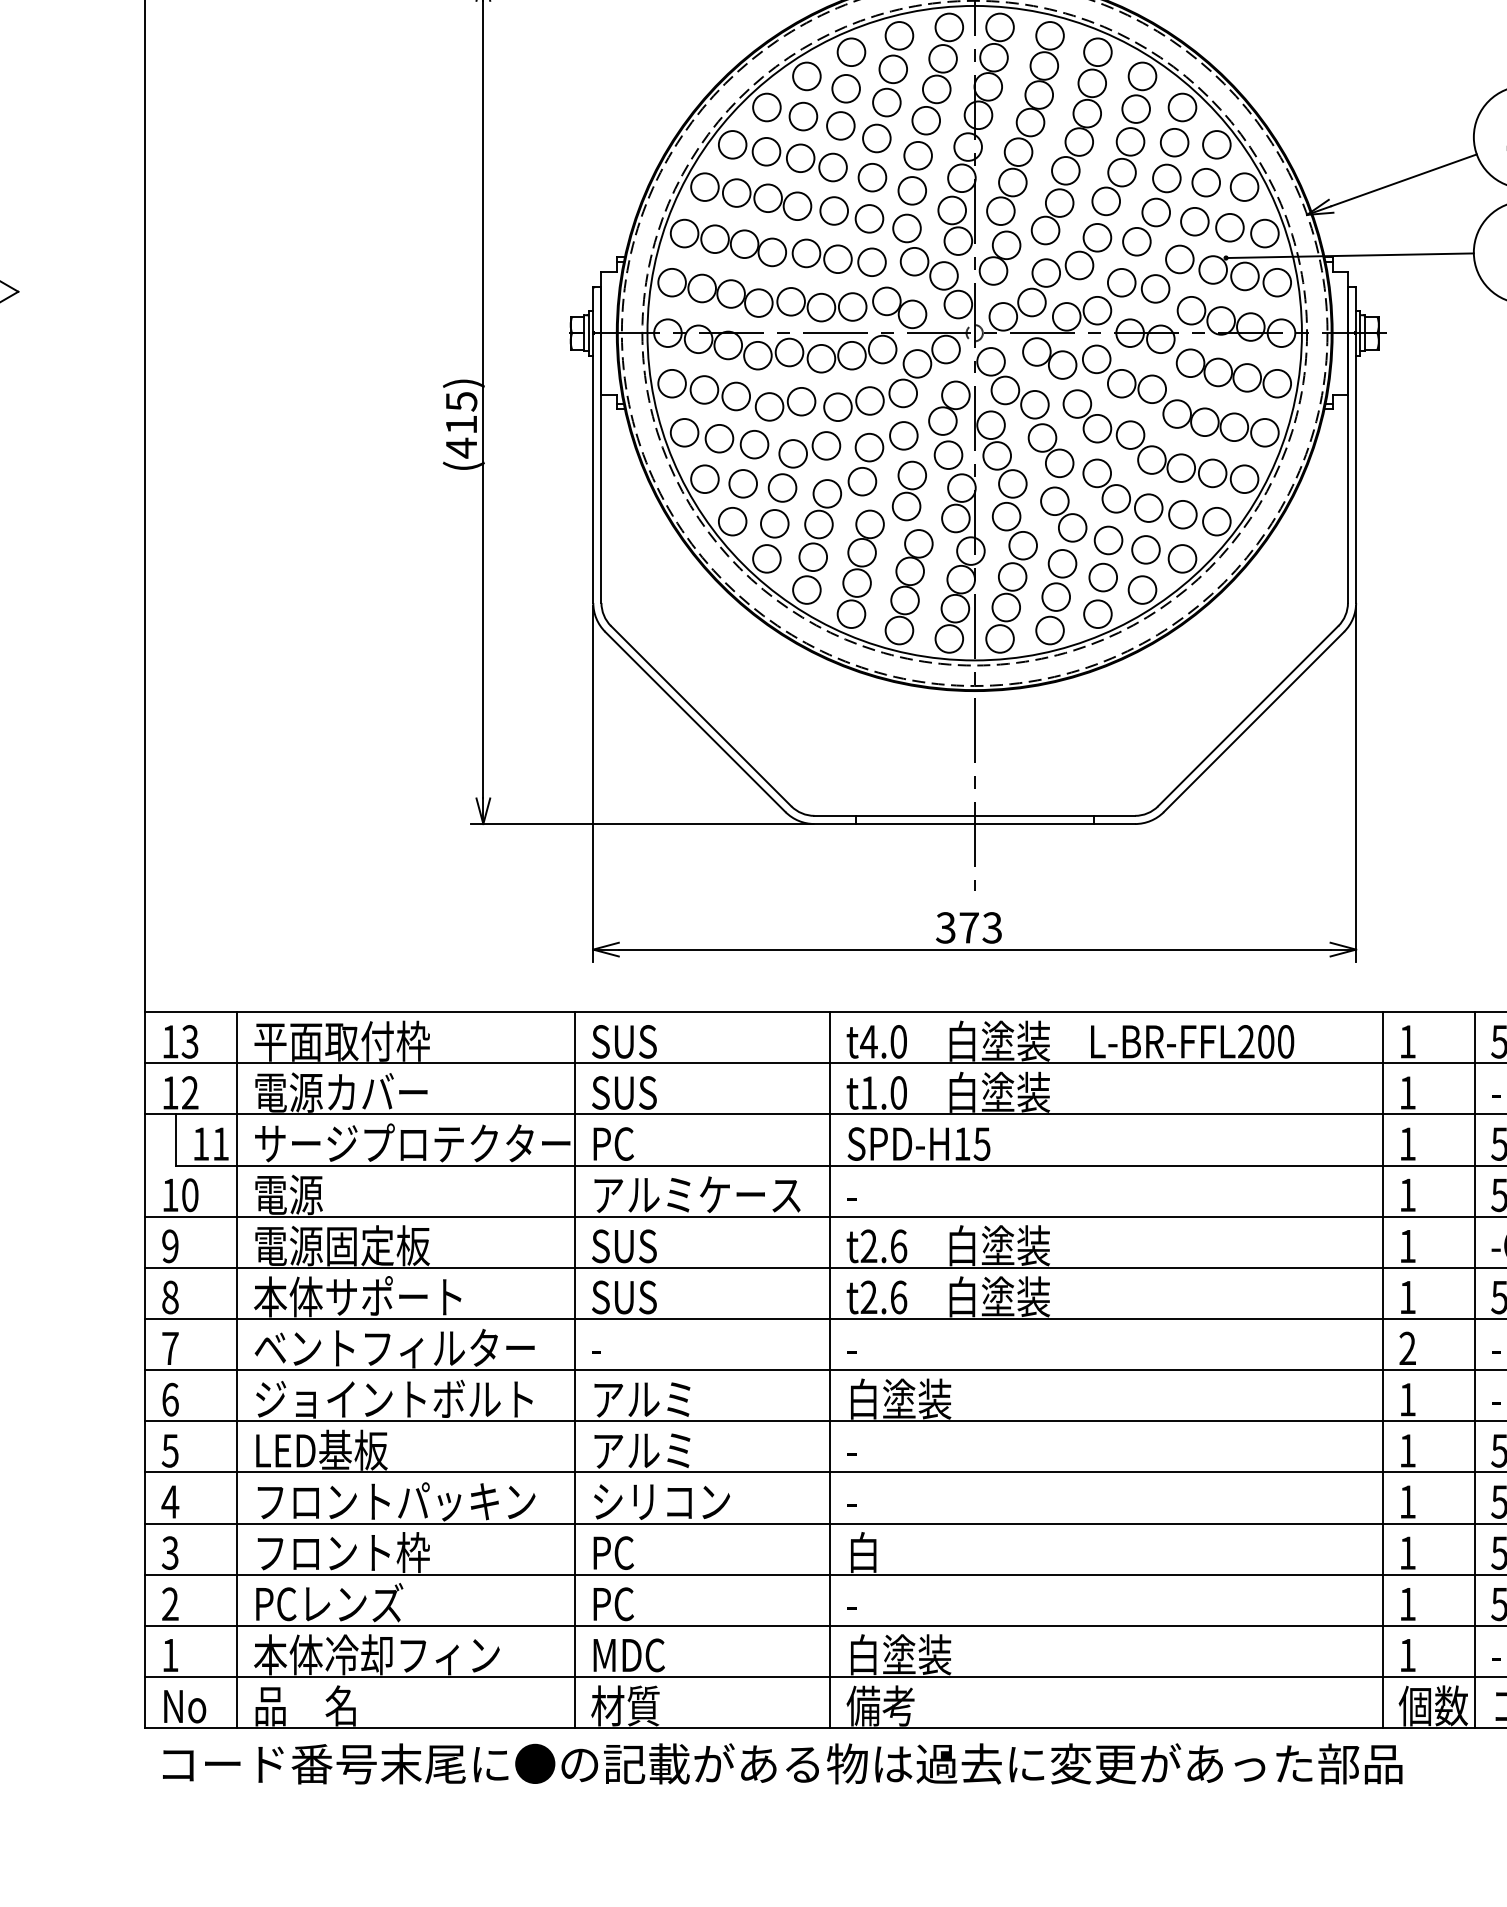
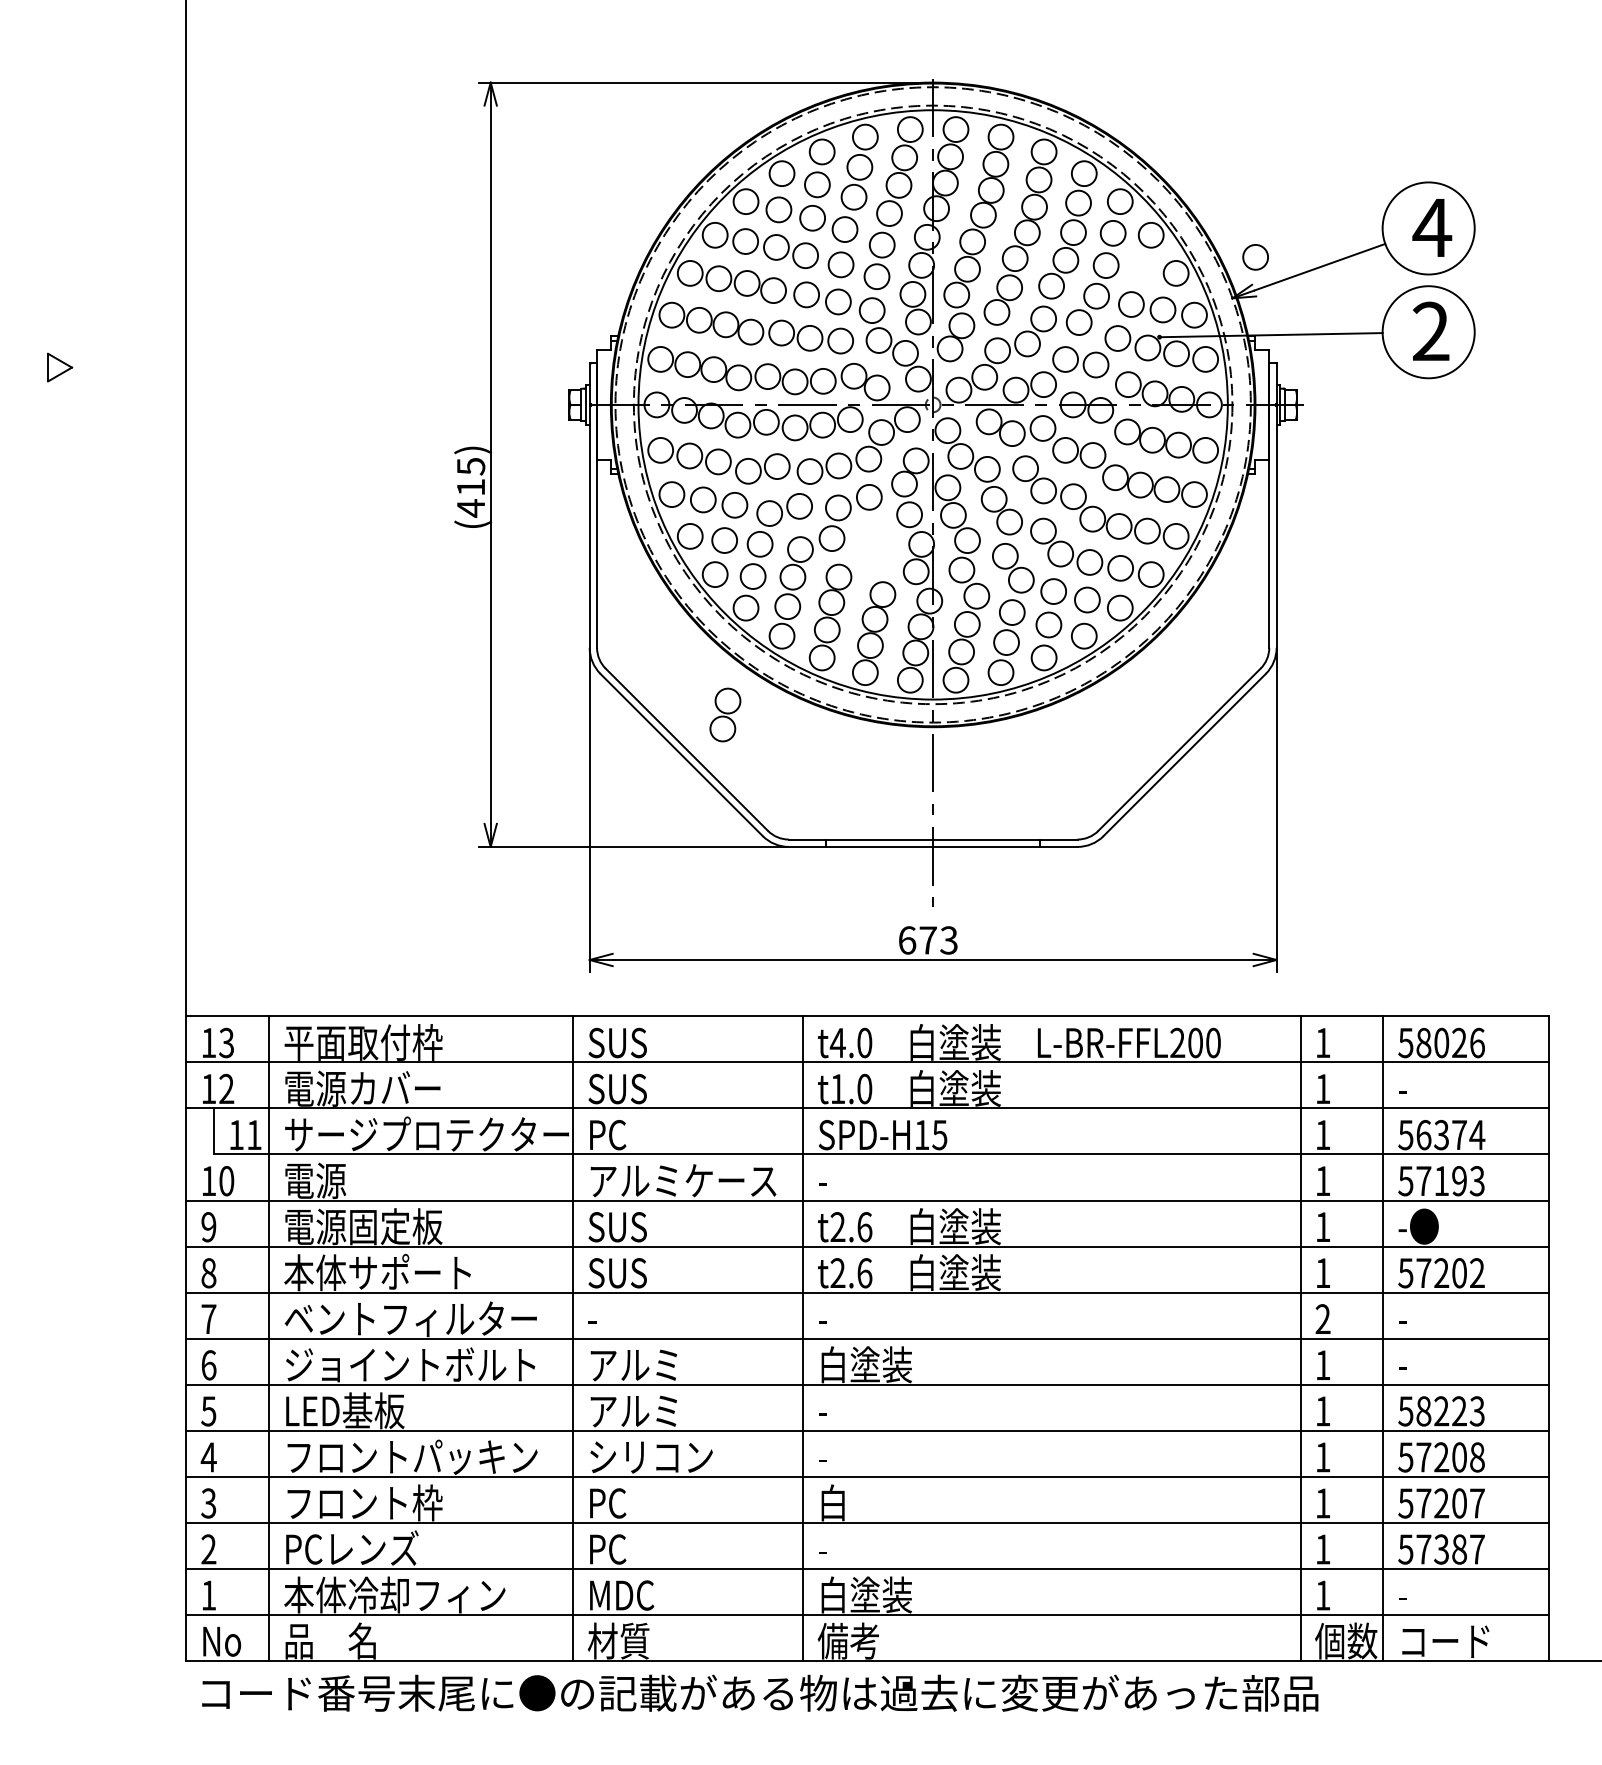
circle: (1206, 182) -> (1255, 257), moved
part: (909, 490) -> (725, 714), moved
text: (946, 927) -> (907, 940), 373 -> 673

